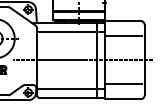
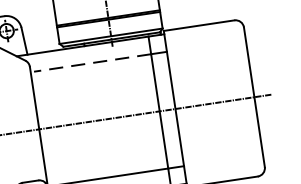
line: (67, 31) -> (91, 63), solid -> dashed
line: (123, 36) -> (204, 56), removed
line: (123, 84) -> (219, 152), removed

